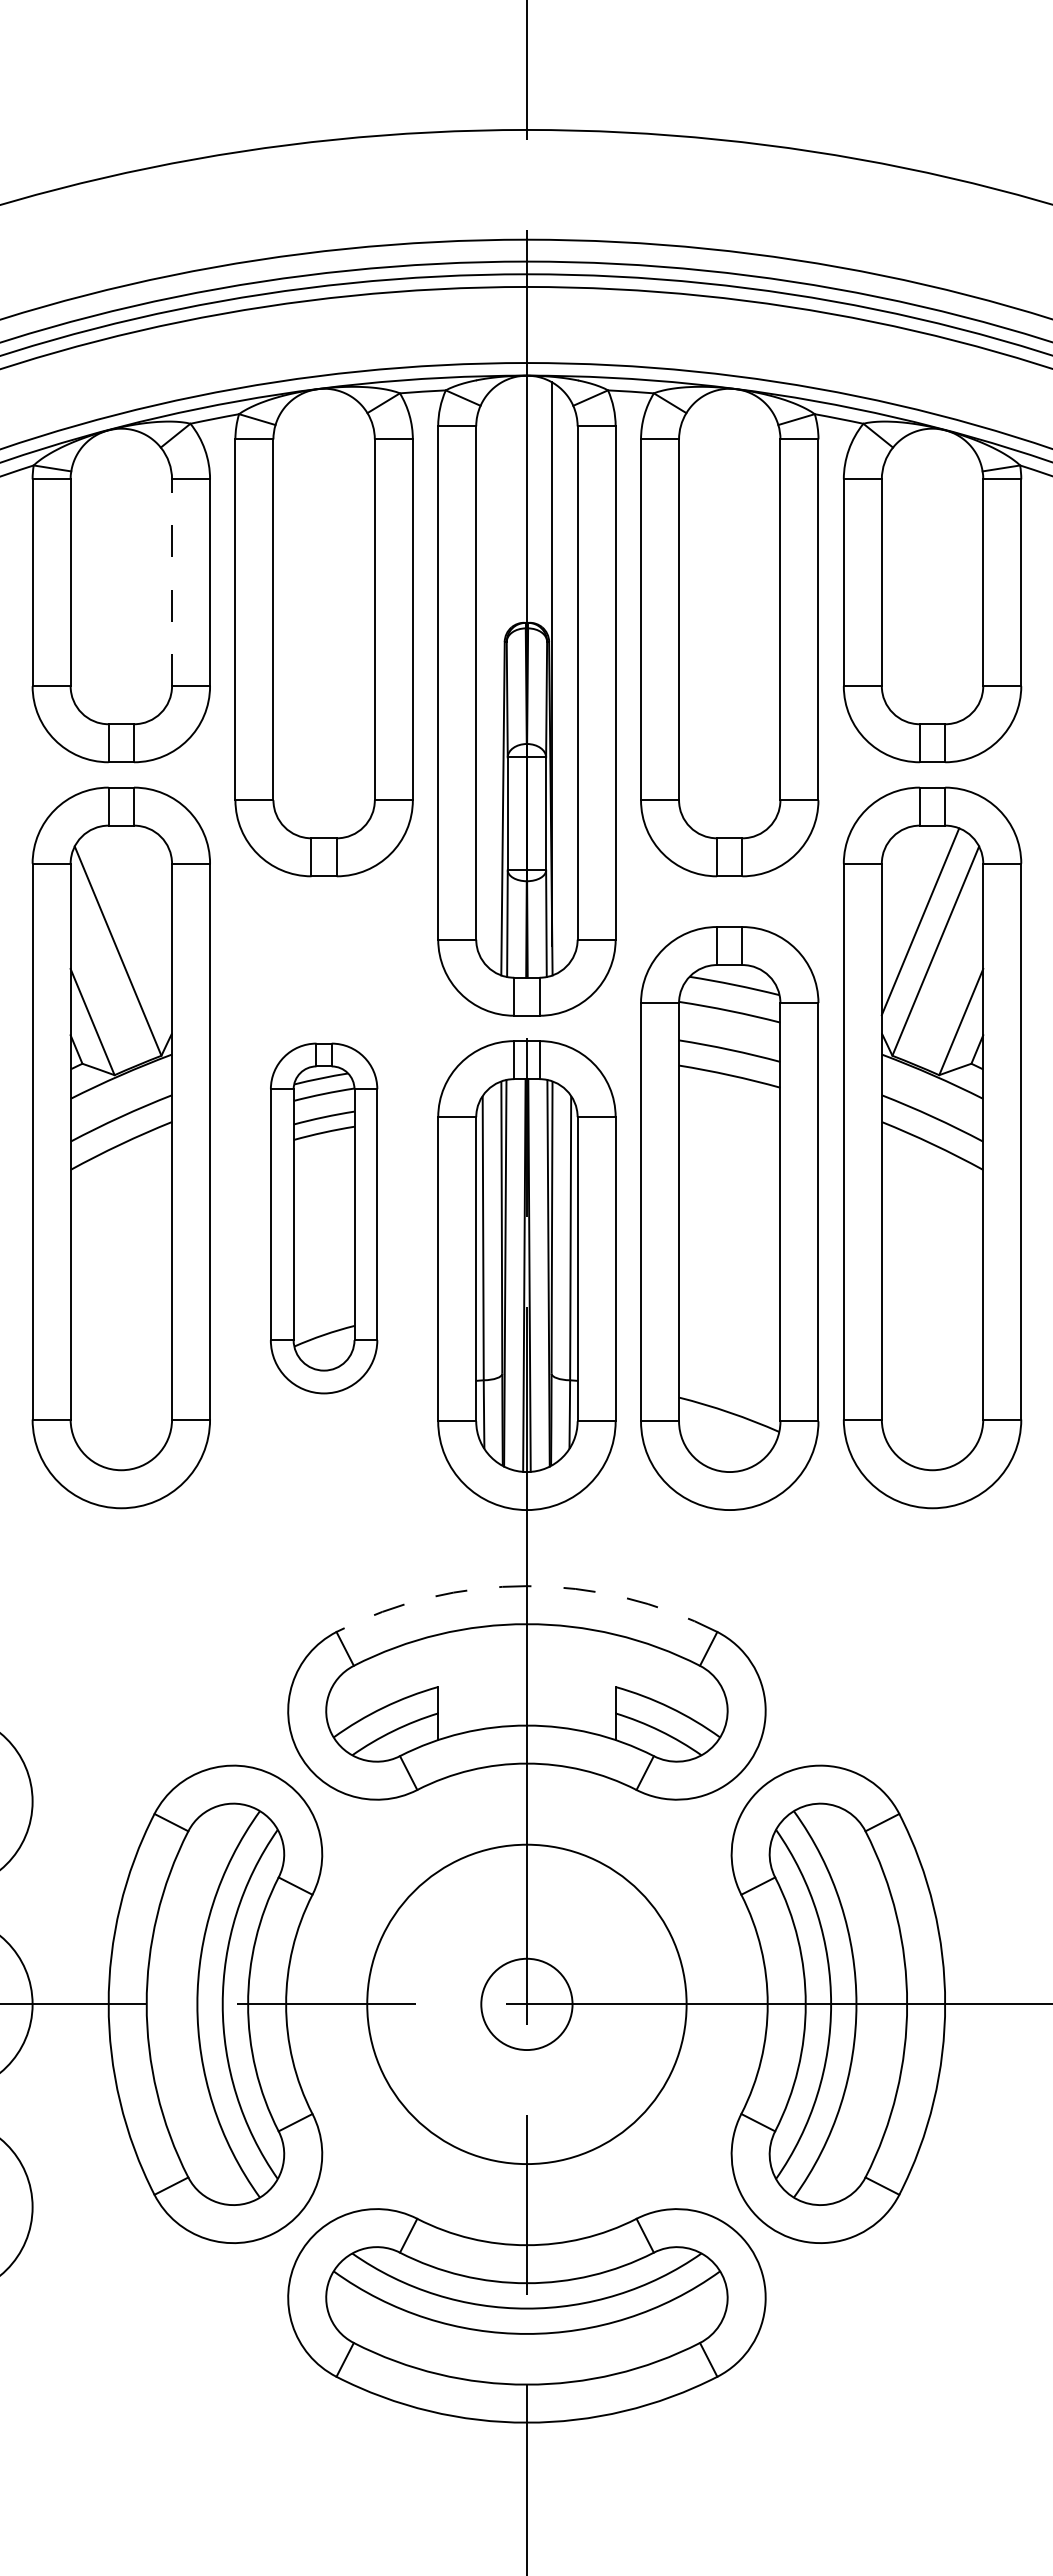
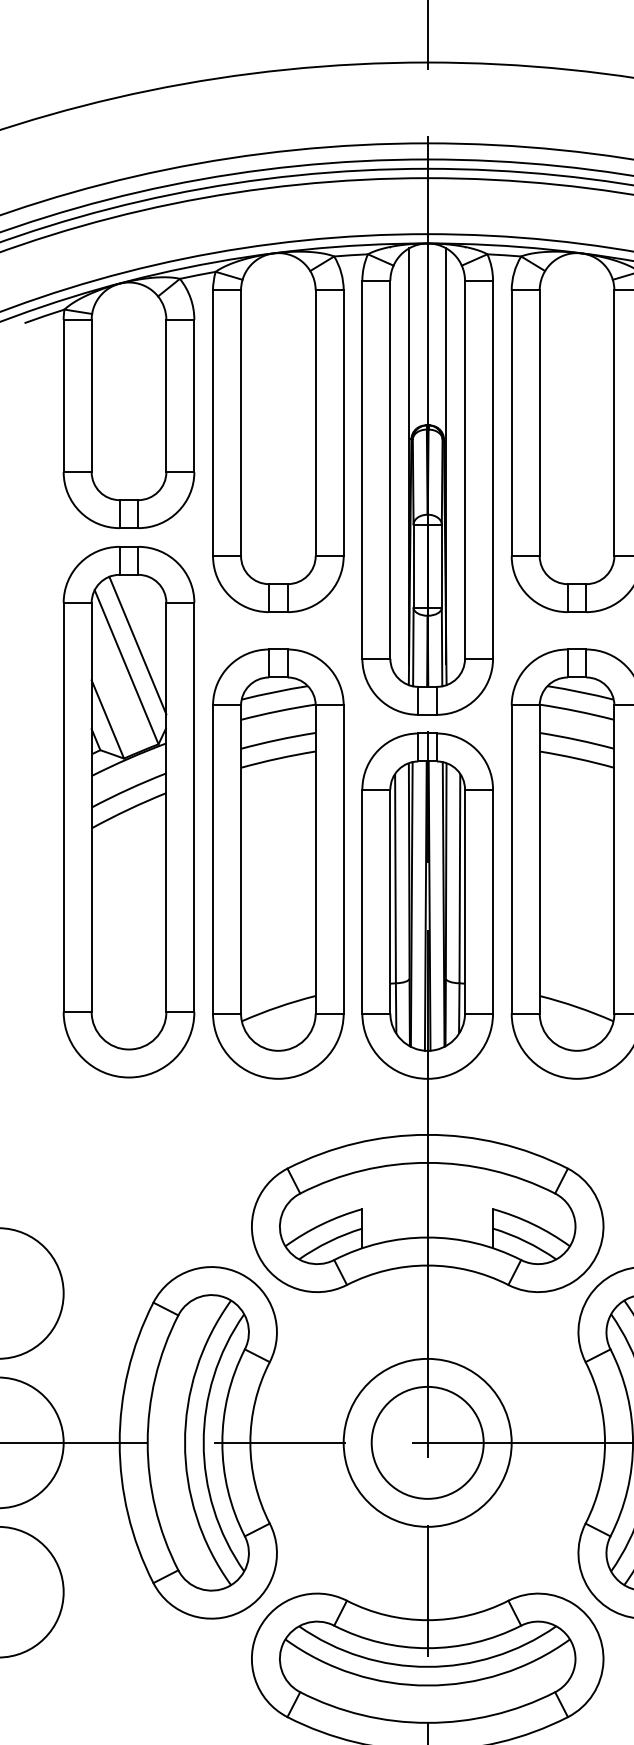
line: (172, 582) -> (166, 395), dashed -> solid
line: (501, 664) -> (408, 456), added
line: (133, 921) -> (137, 645), added
part: (323, 1218) -> (277, 864), size x1.67
arc: (526, 1586) -> (427, 1135), dashed -> solid
circle: (526, 2004) -> (427, 1442), size x0.71
circle: (526, 2004) -> (427, 1442), size x1.67

